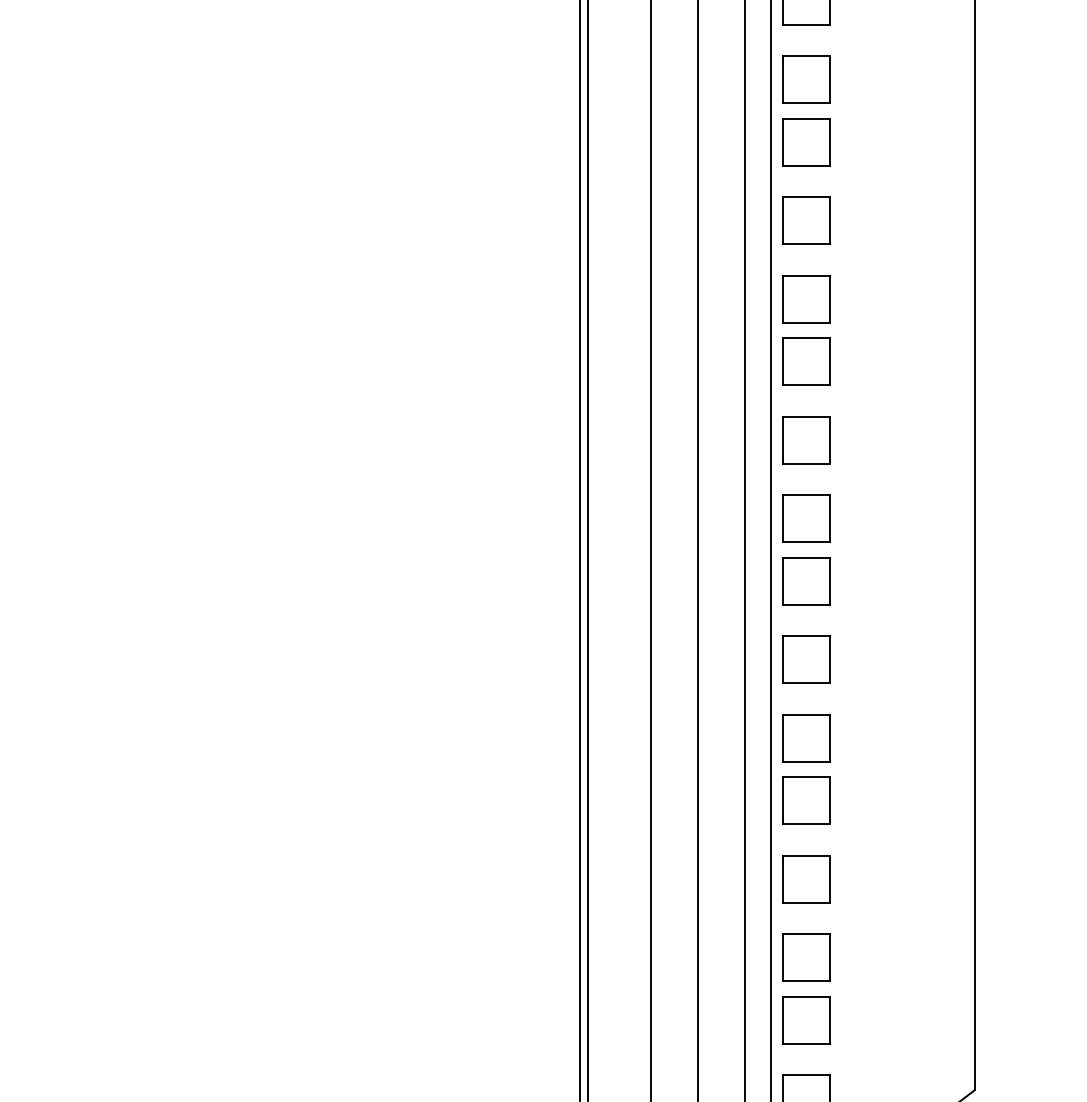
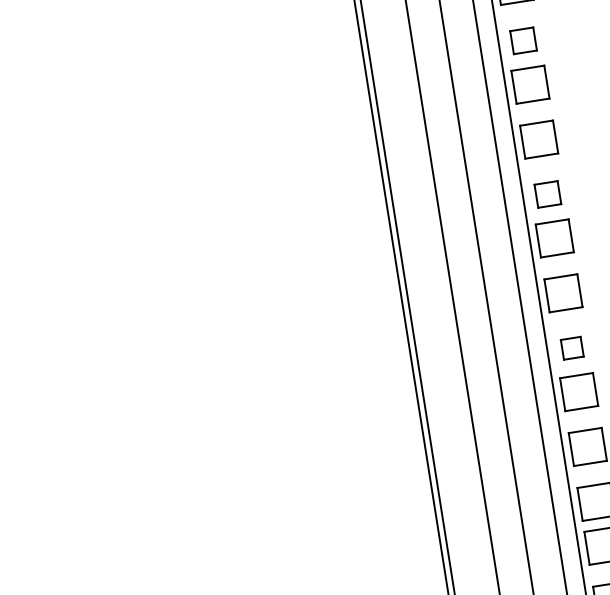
part: (806, 299) -> (523, 40), size x0.7
part: (806, 518) -> (548, 194), size x0.7
part: (806, 738) -> (572, 348), size x0.6

